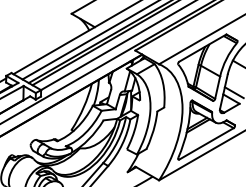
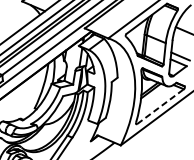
line: (207, 143) -> (161, 106), solid -> dashed

